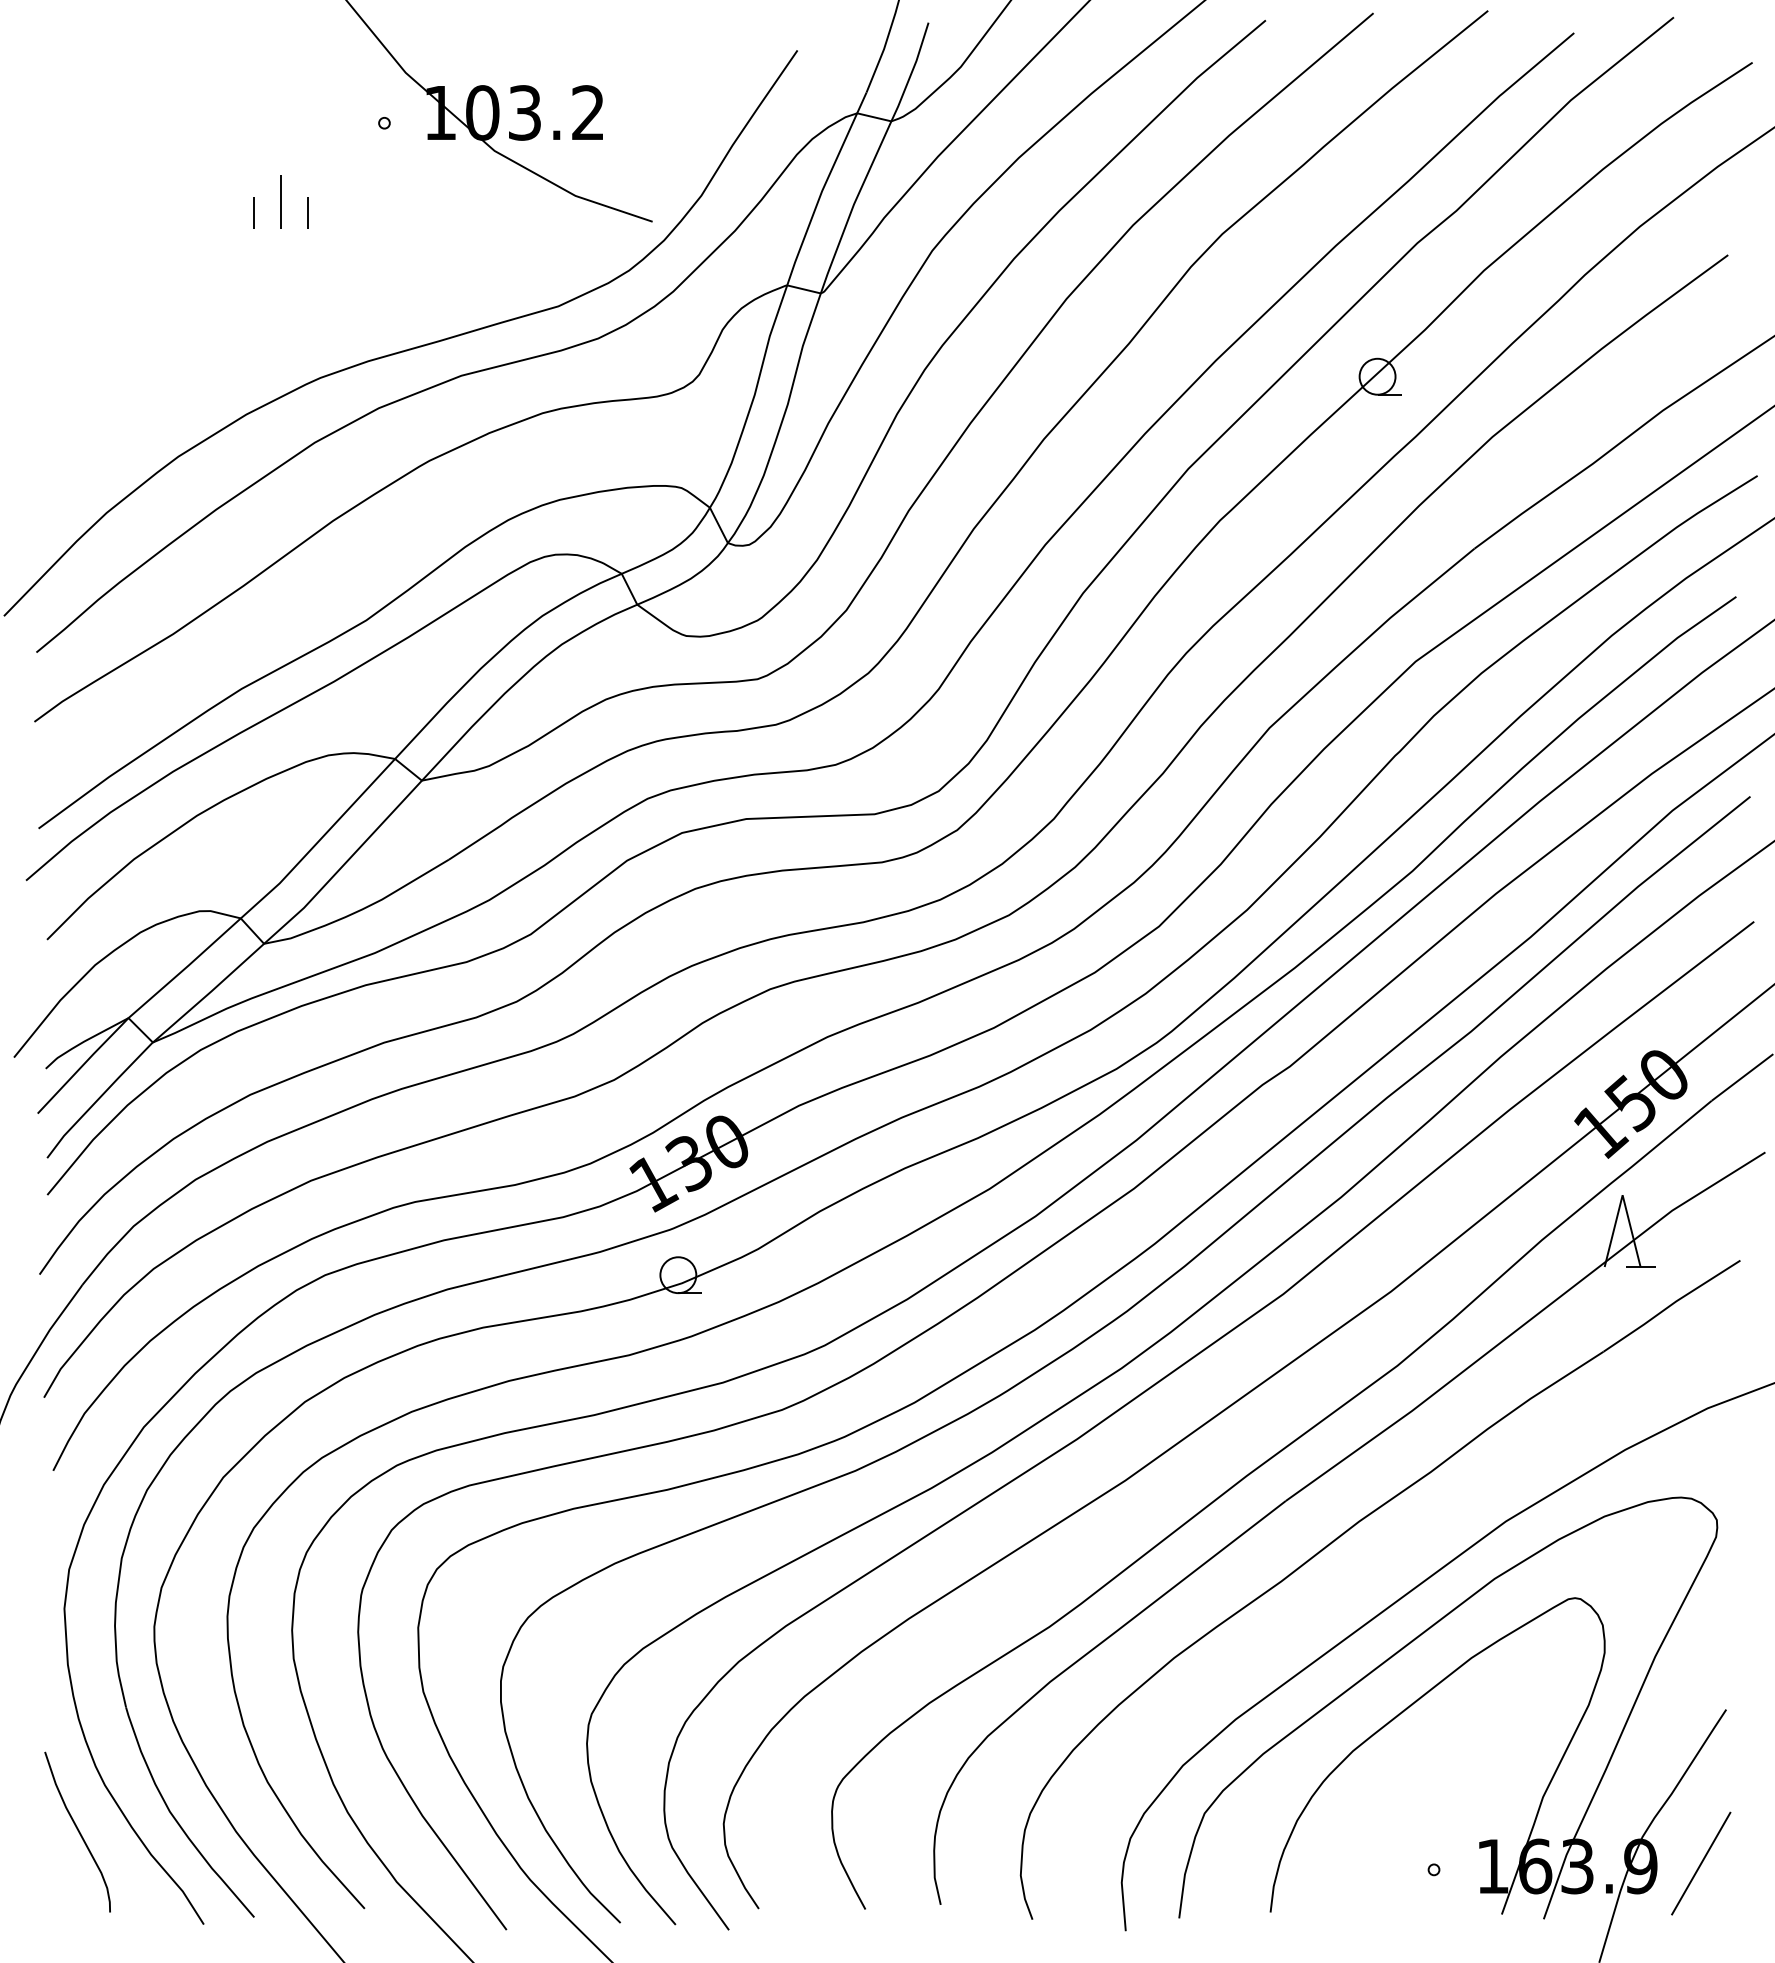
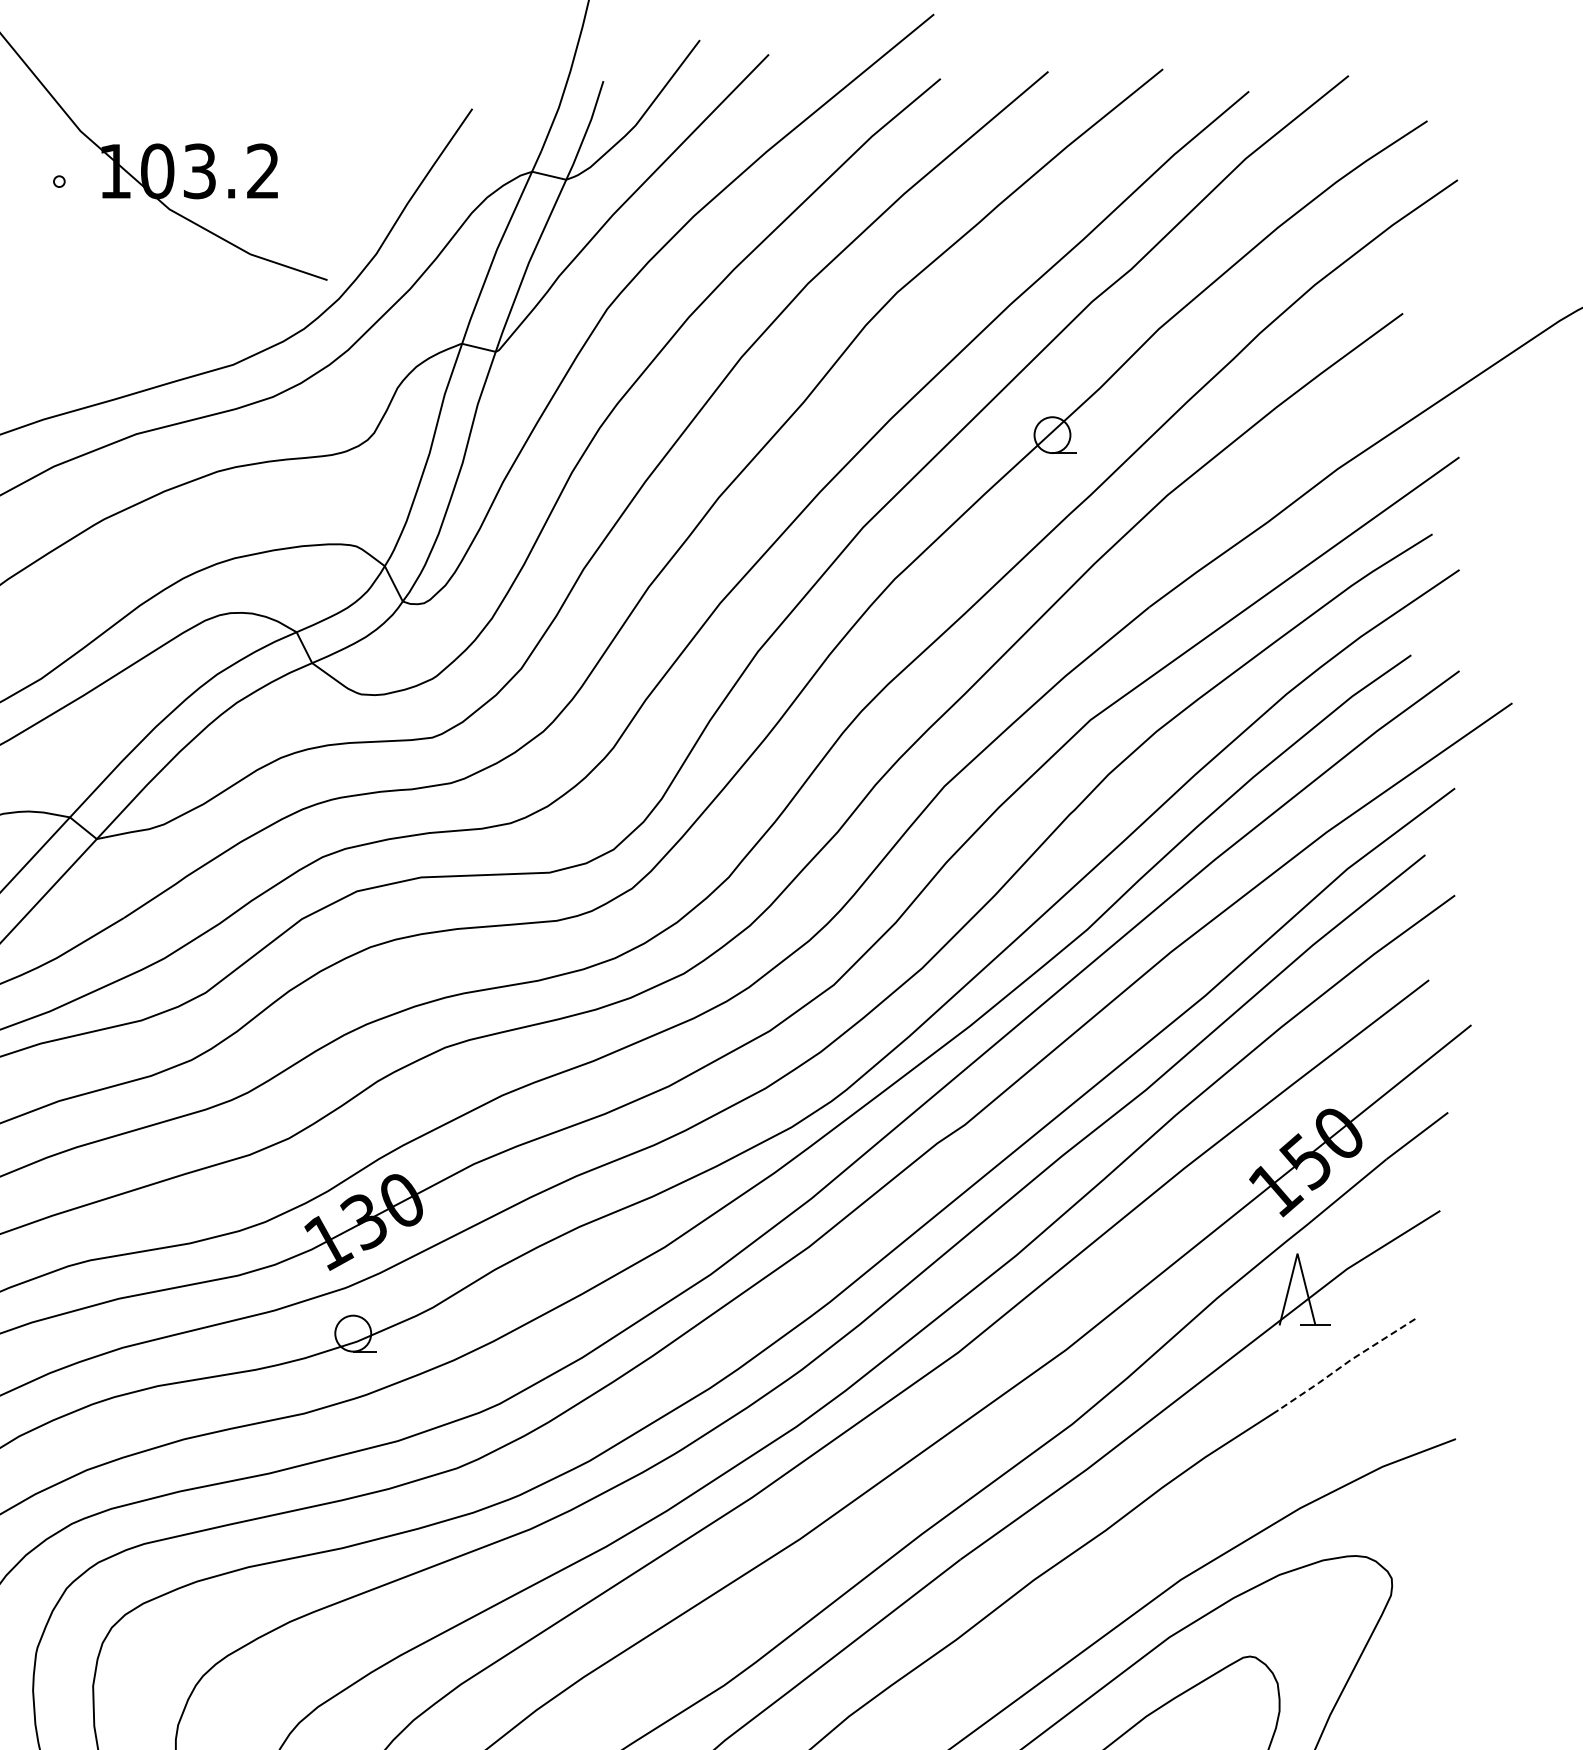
line: (1670, 1305) -> (1345, 1363), solid -> dashed

